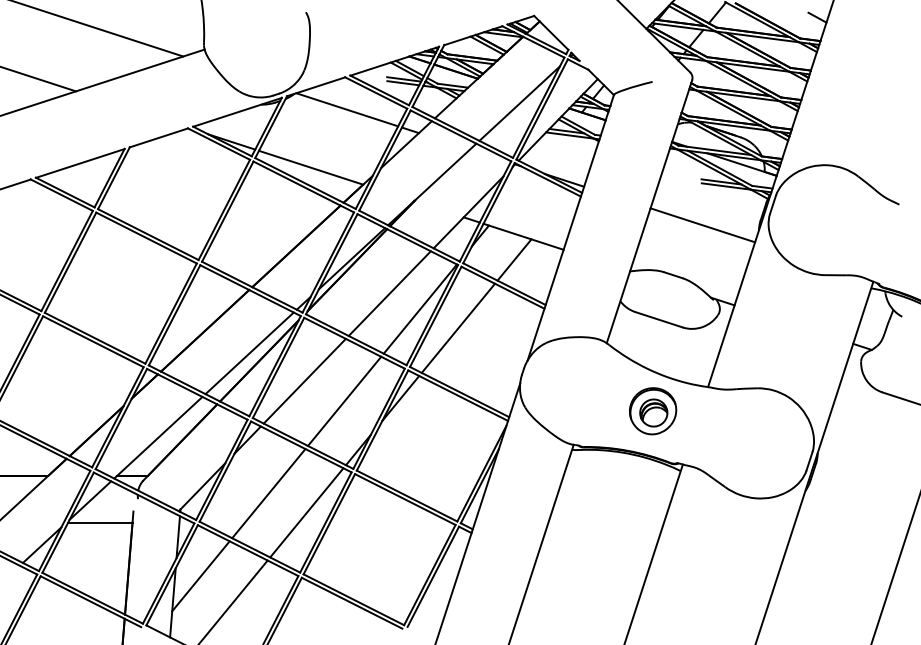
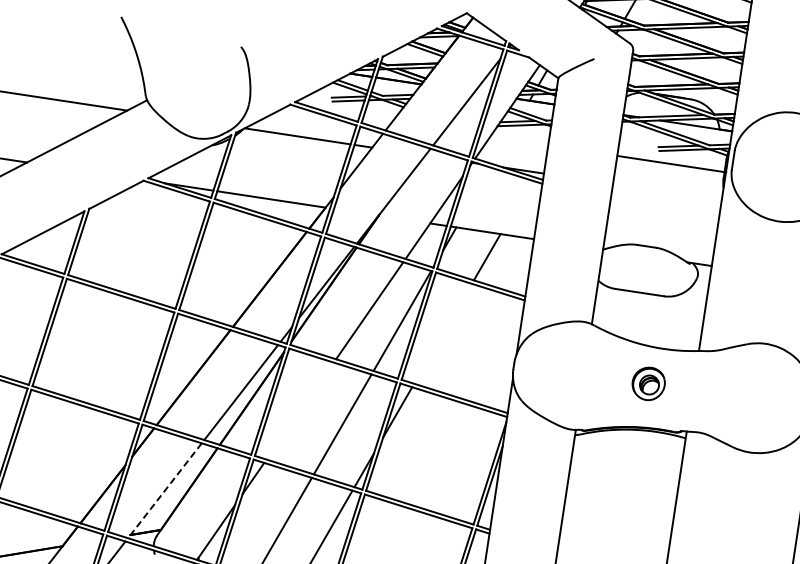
line: (702, 225) -> (671, 164), moved
line: (458, 327) -> (443, 332), removed
line: (304, 380) -> (299, 410), removed
part: (653, 411) -> (649, 384), size x0.7
line: (158, 438) -> (165, 491), solid -> dashed

